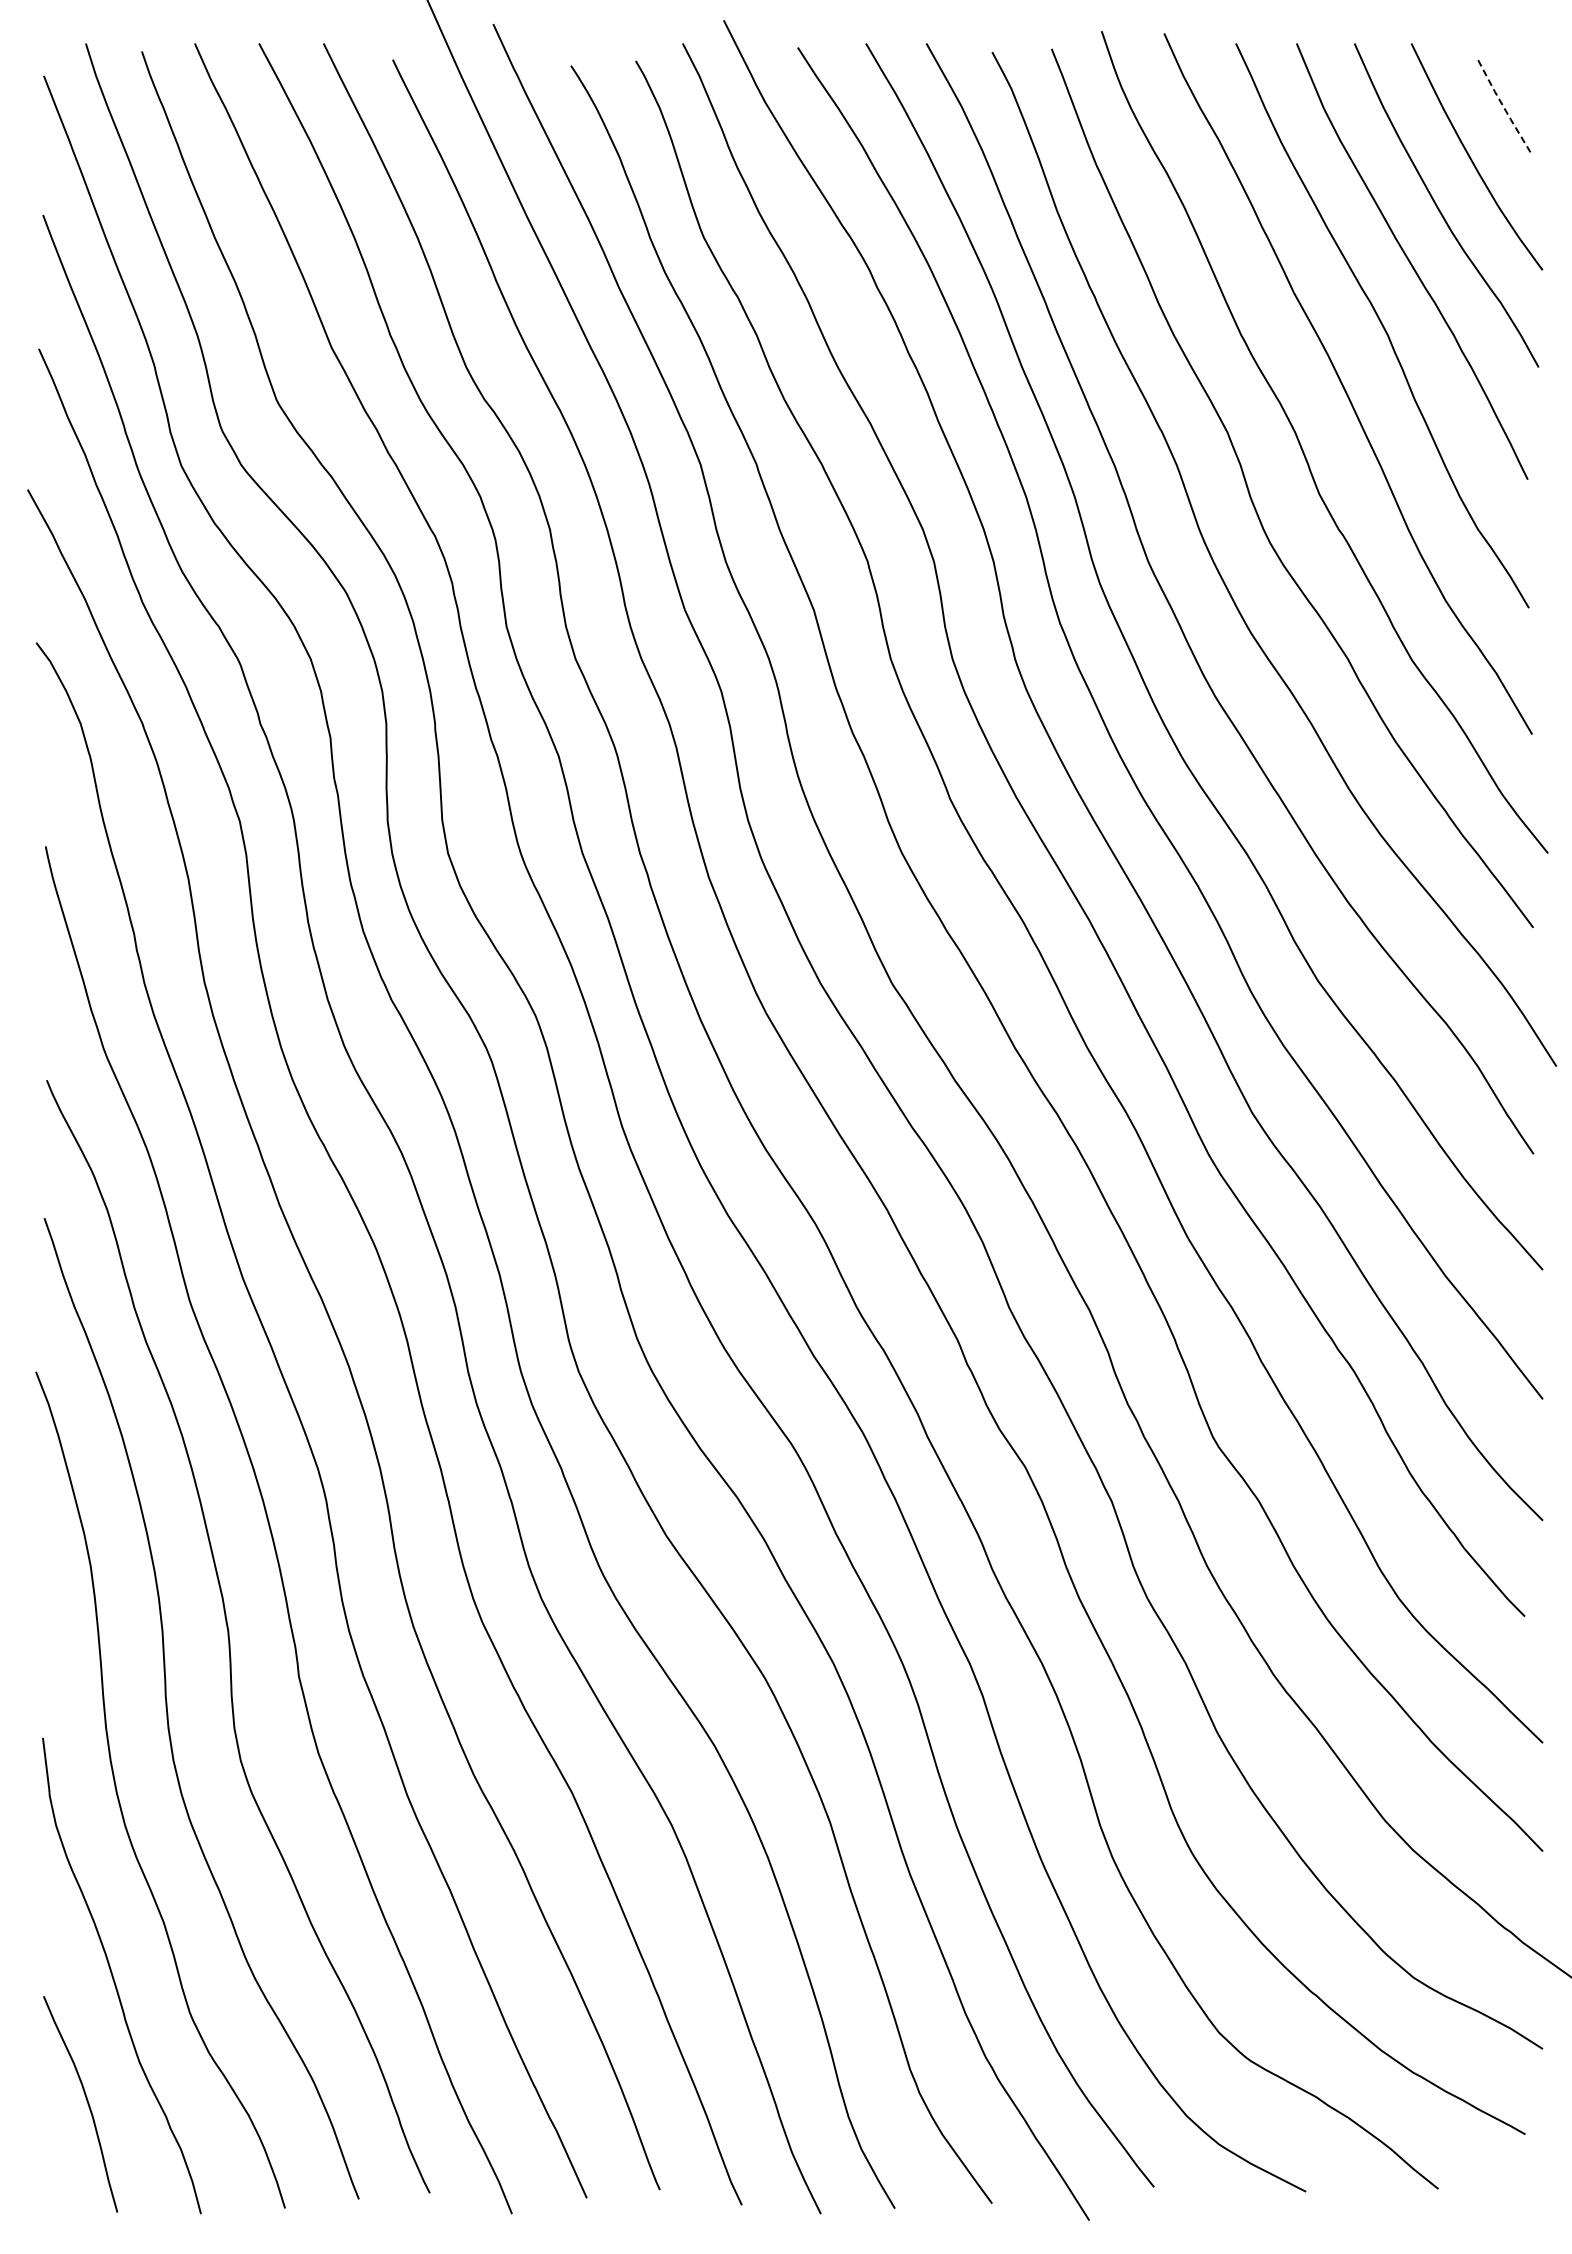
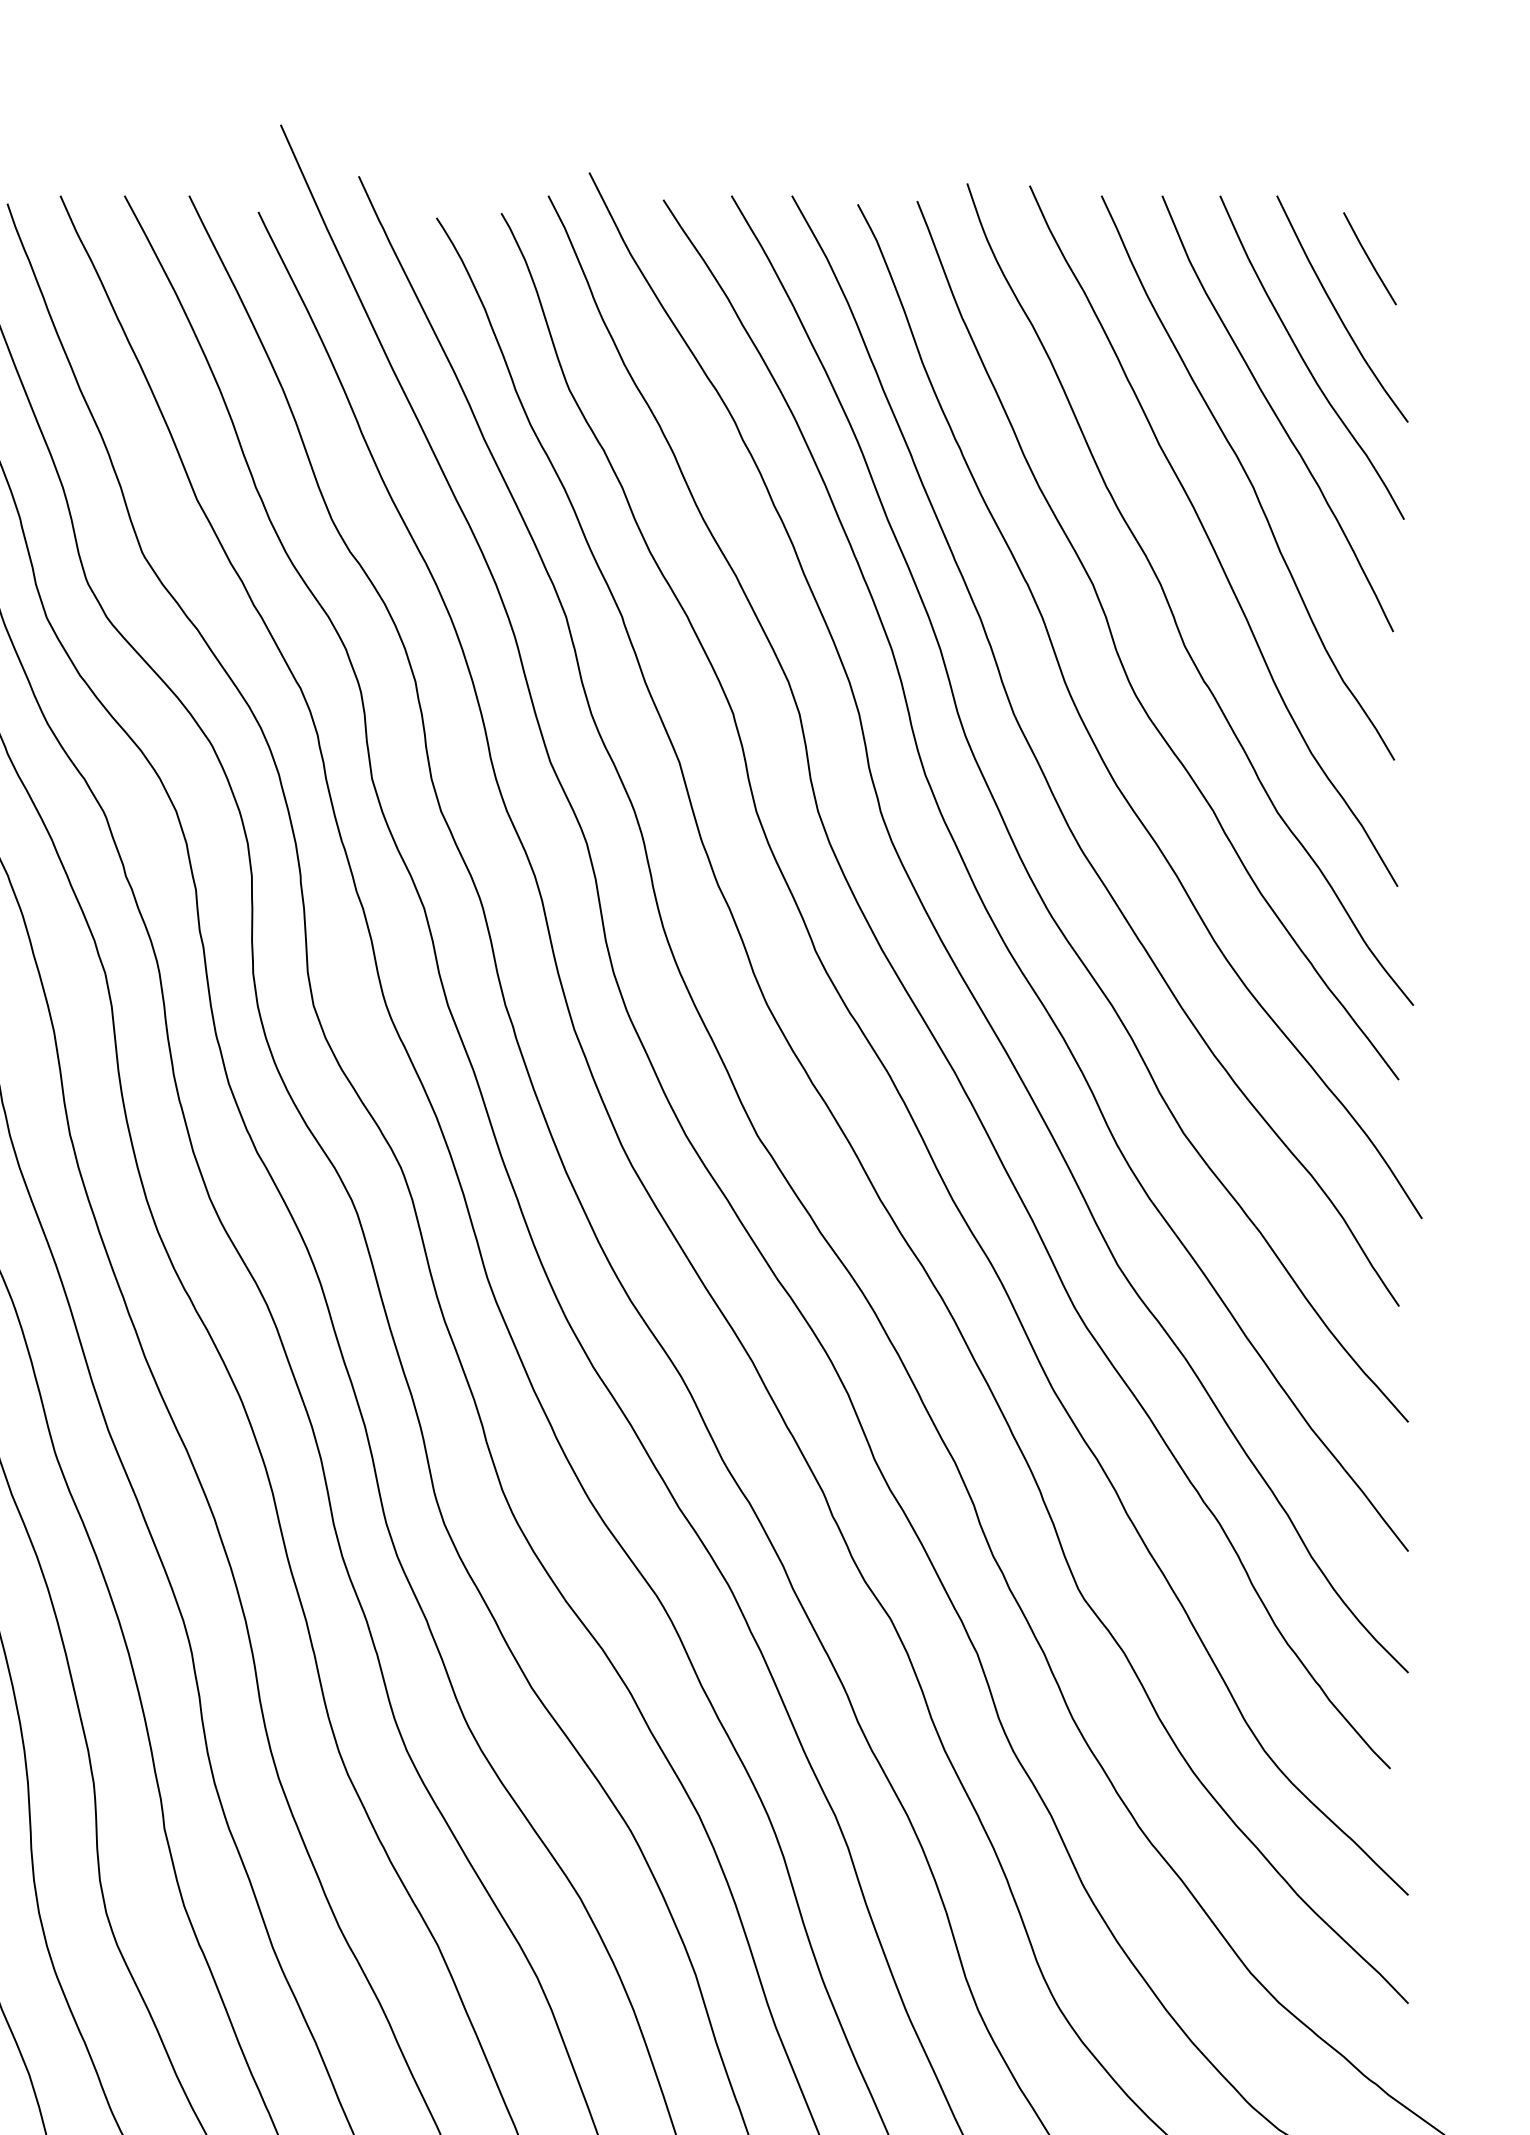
line: (1503, 107) -> (1369, 259), dashed -> solid

